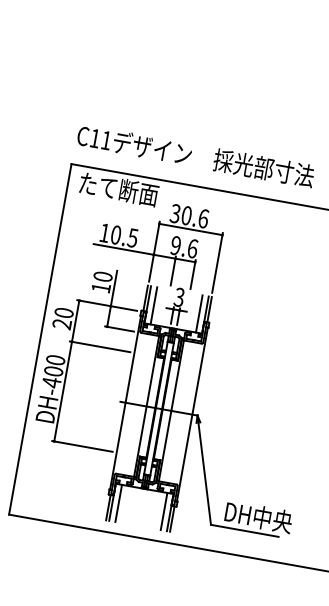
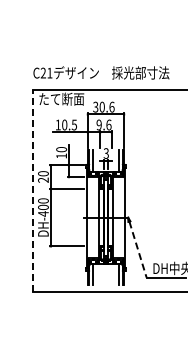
text: (93, 137) -> (42, 72), C11 -> C21
line: (39, 338) -> (32, 190), solid -> dashed
line: (205, 475) -> (138, 250), solid -> dashed

